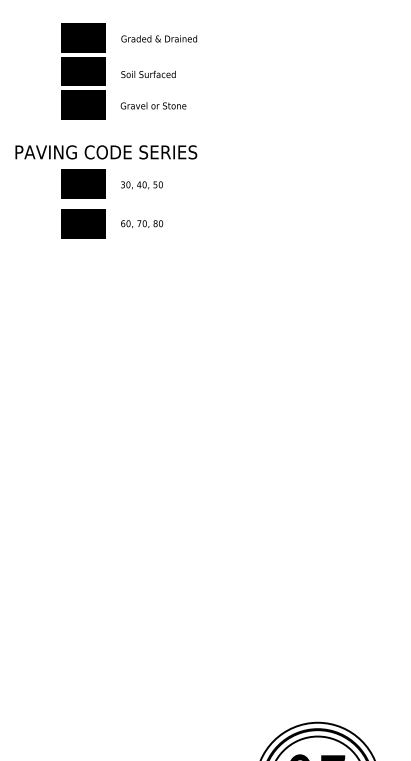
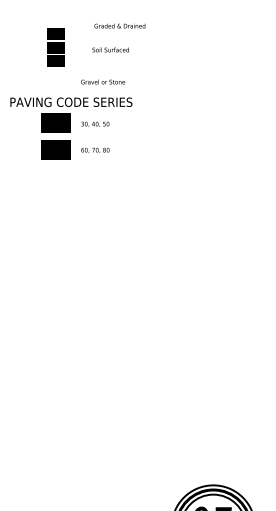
text: (158, 38) -> (119, 25), moved
part: (82, 70) -> (55, 47), size x0.6
text: (148, 73) -> (110, 49), moved
text: (154, 105) -> (103, 81), moved

